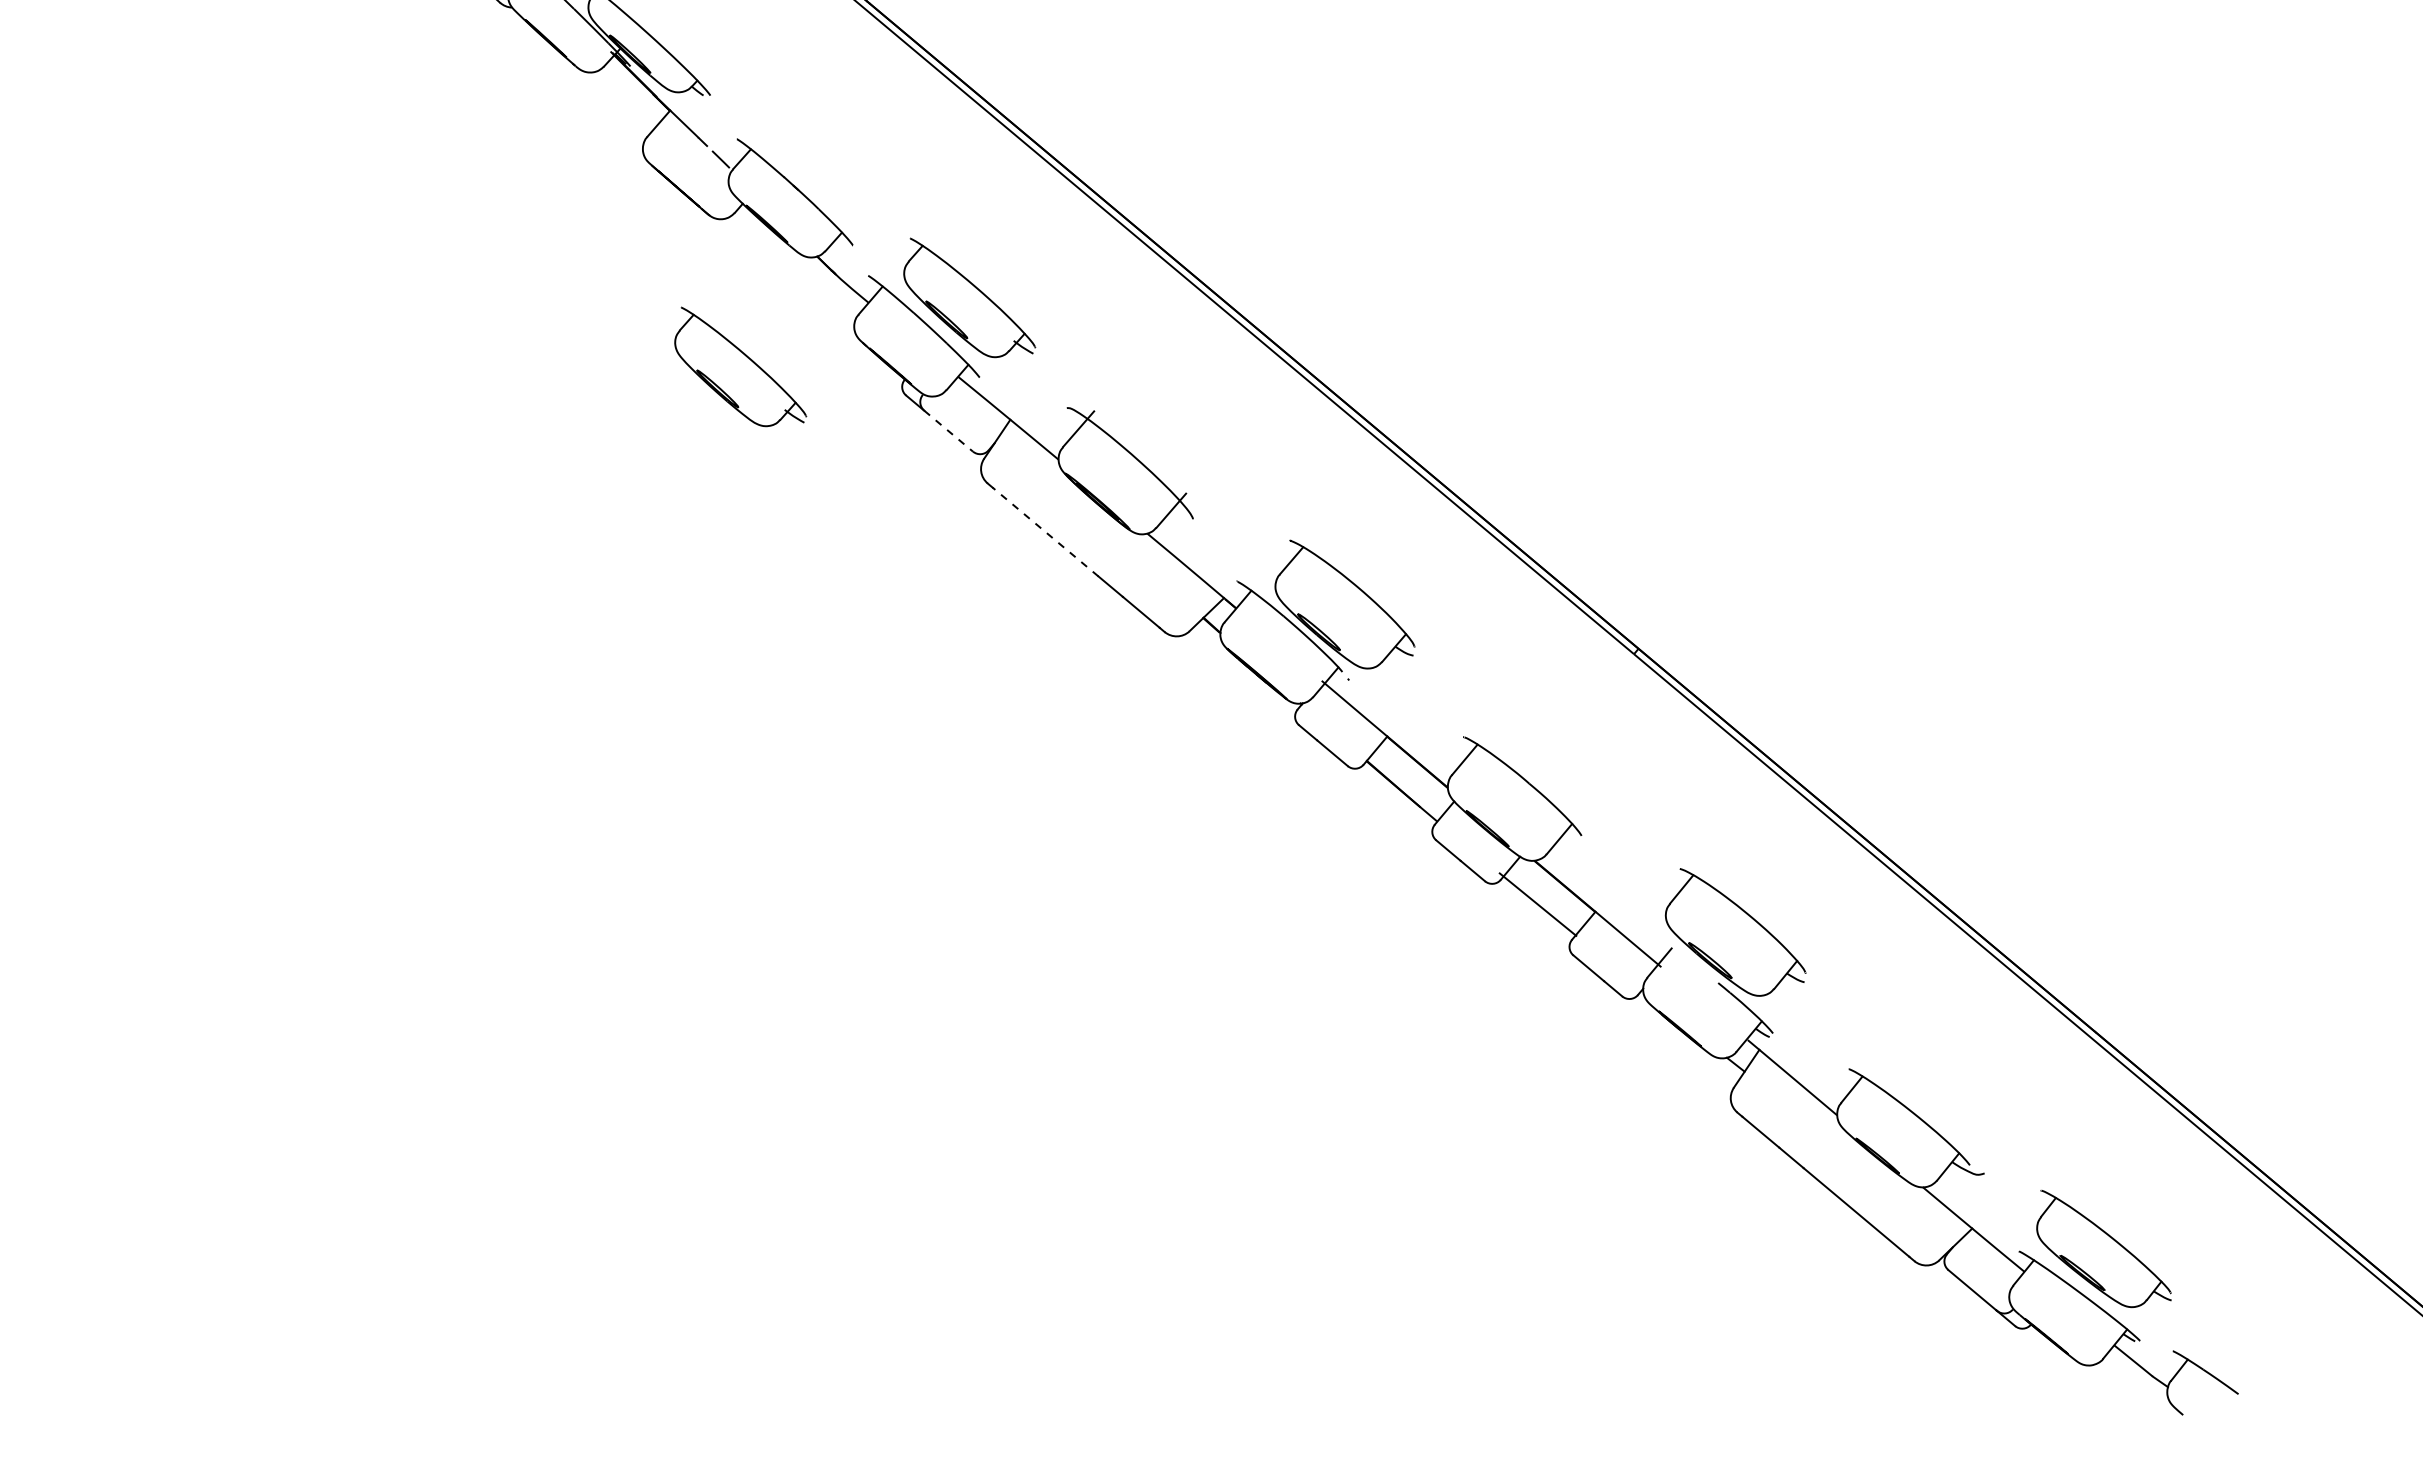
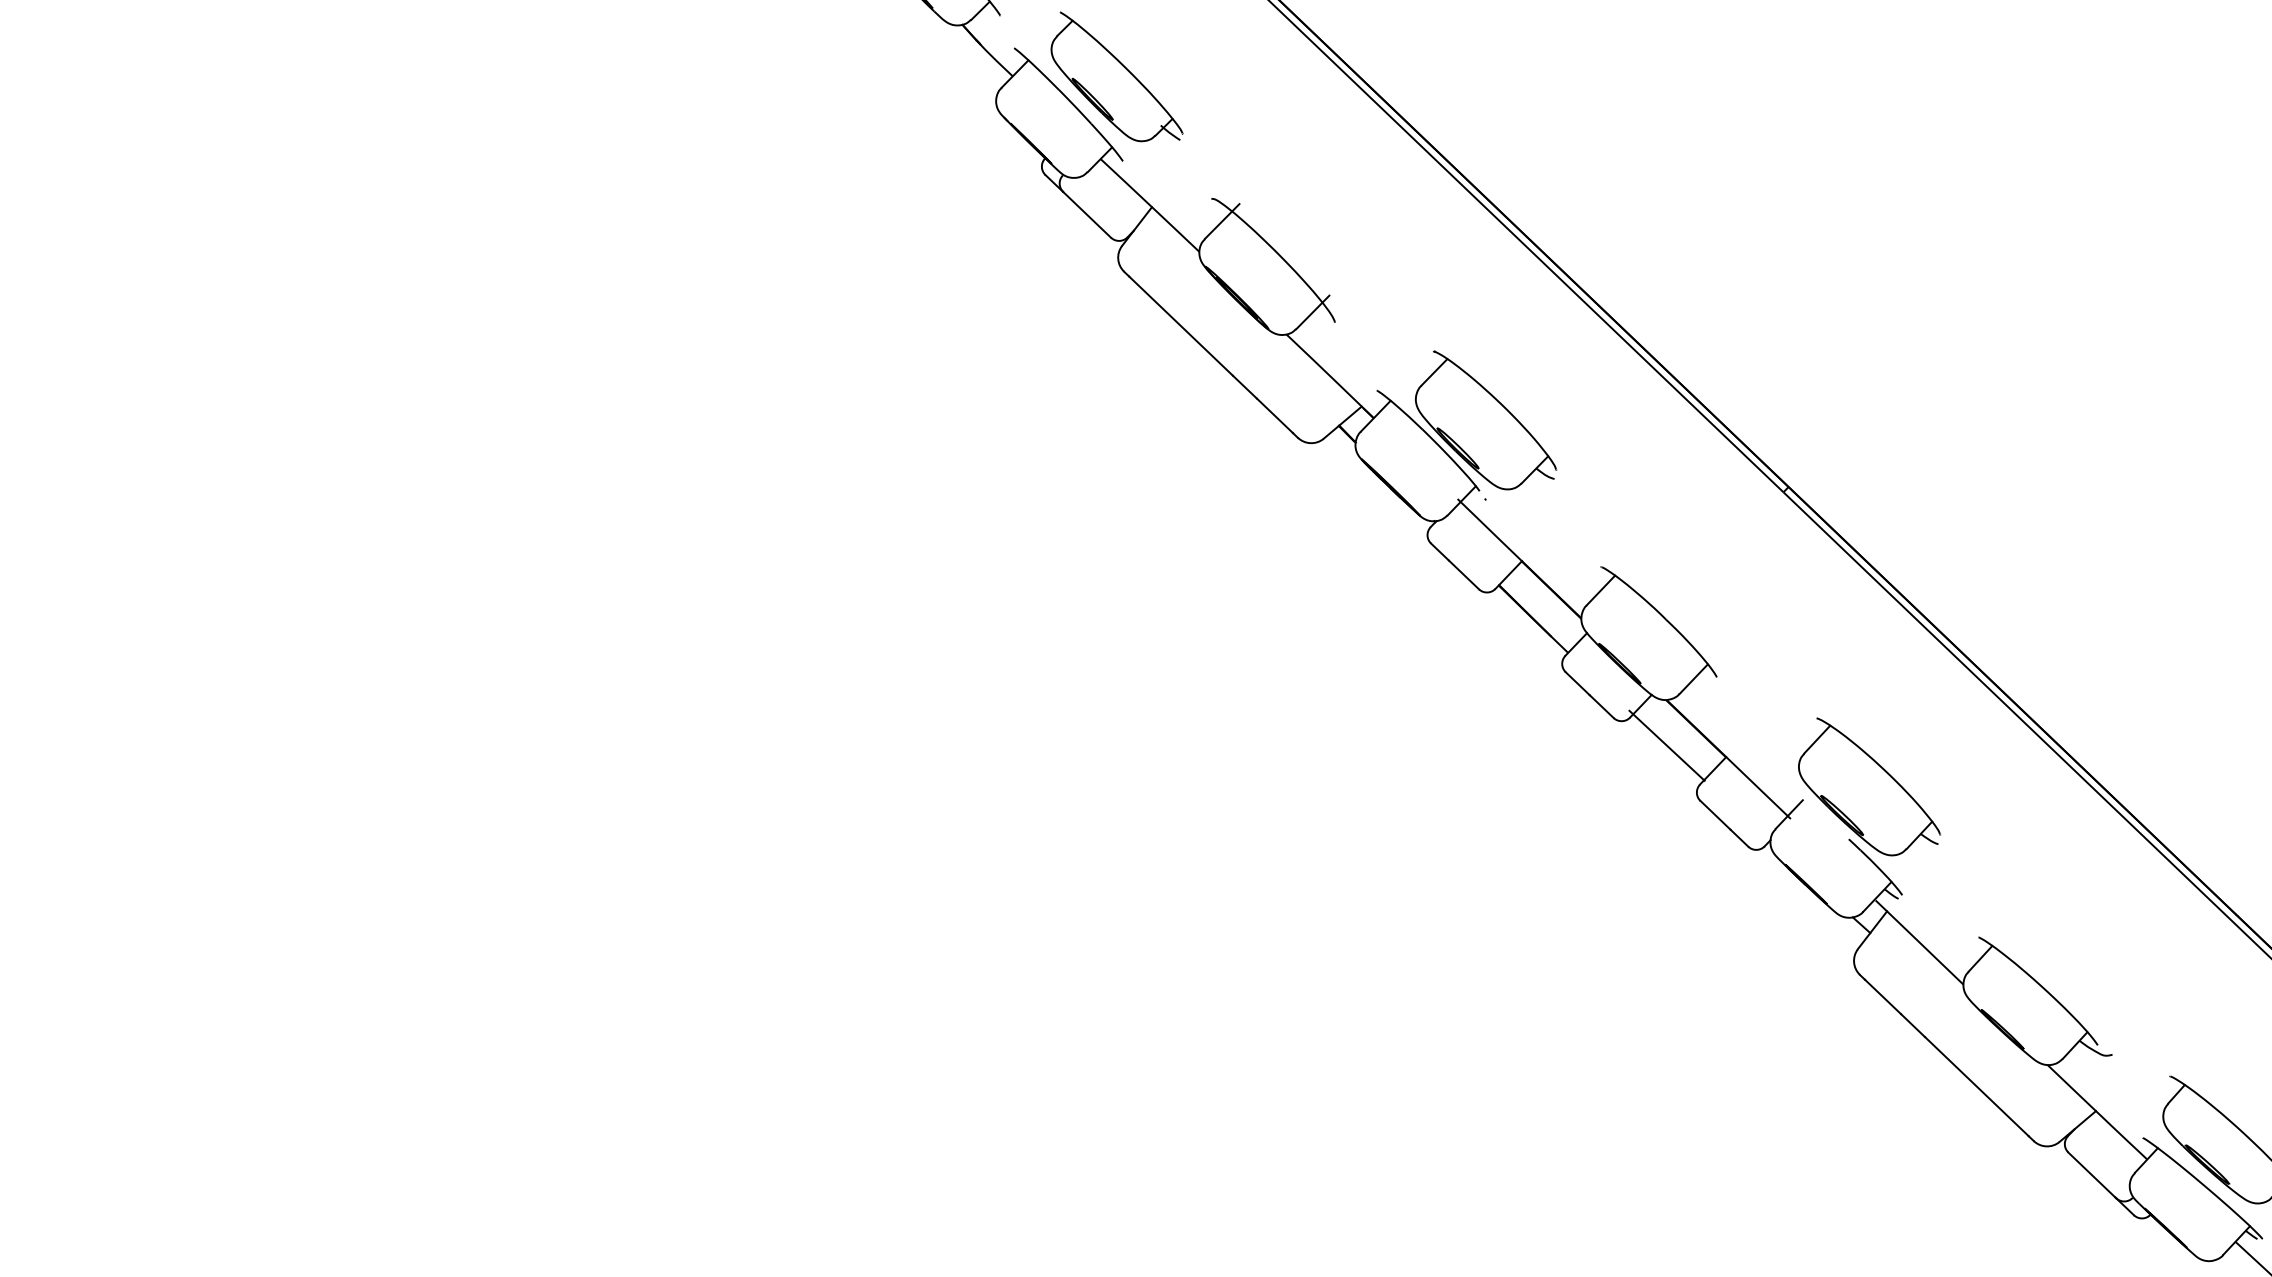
part: (740, 366) -> (875, 133), removed
line: (948, 431) -> (1086, 215), dashed -> solid
line: (1045, 531) -> (1180, 325), dashed -> solid

